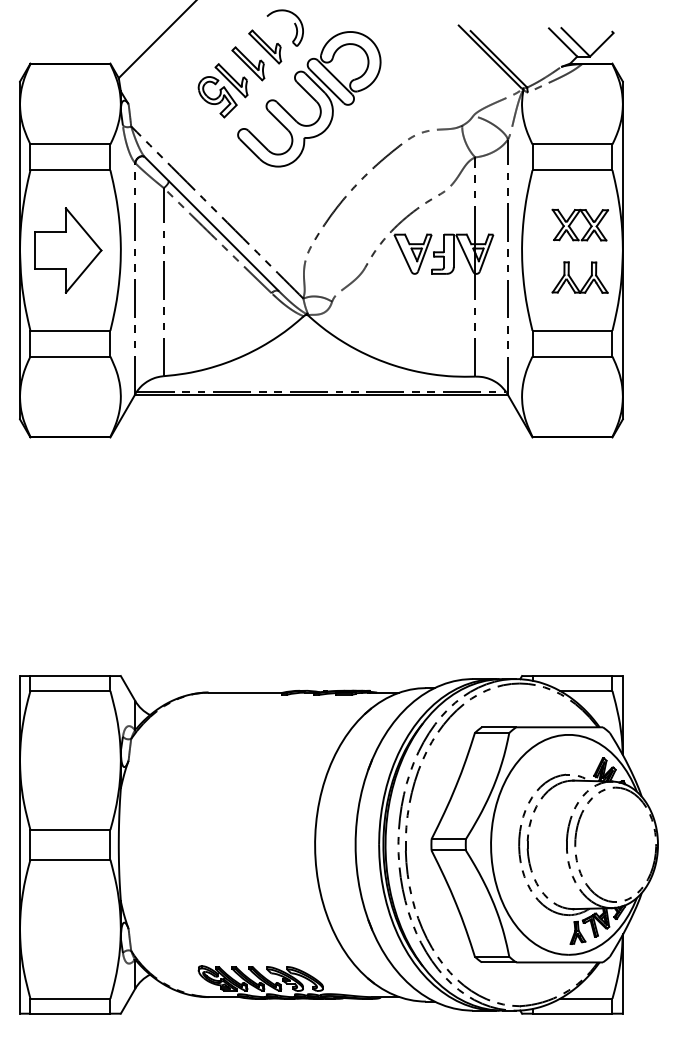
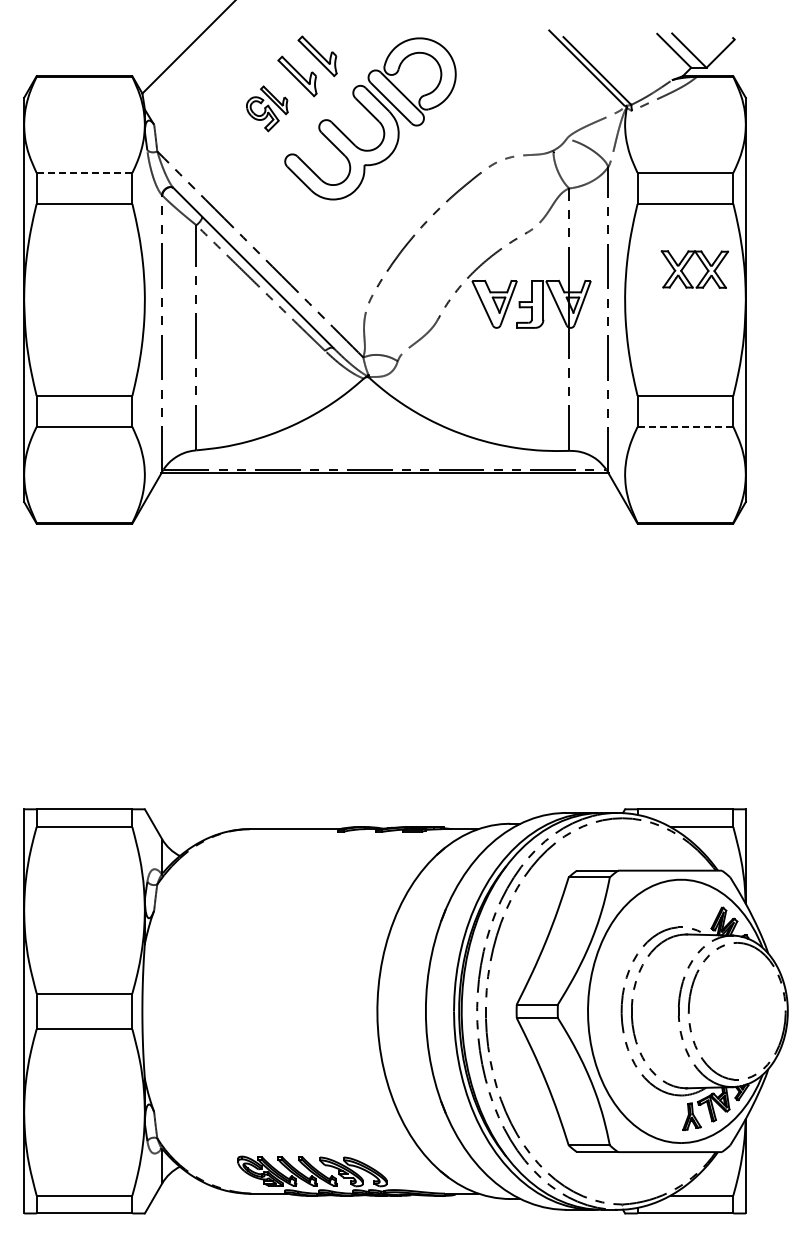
part: (294, 24) -> (352, 29), removed
part: (223, 90) -> (267, 108), size x0.7
line: (70, 144) -> (84, 172), solid -> dashed
part: (67, 250) -> (81, 299), removed
part: (574, 281) -> (687, 337), removed
line: (572, 356) -> (685, 426), solid -> dashed

